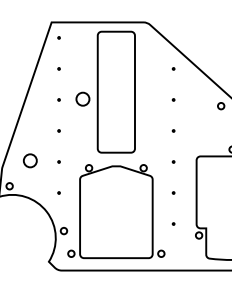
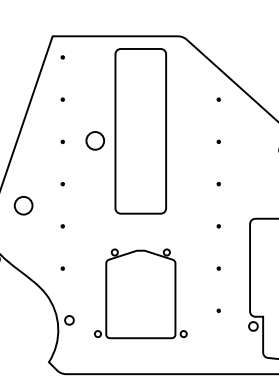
circle: (30, 160) -> (23, 205), moved
part: (116, 211) -> (140, 293), size x0.7

